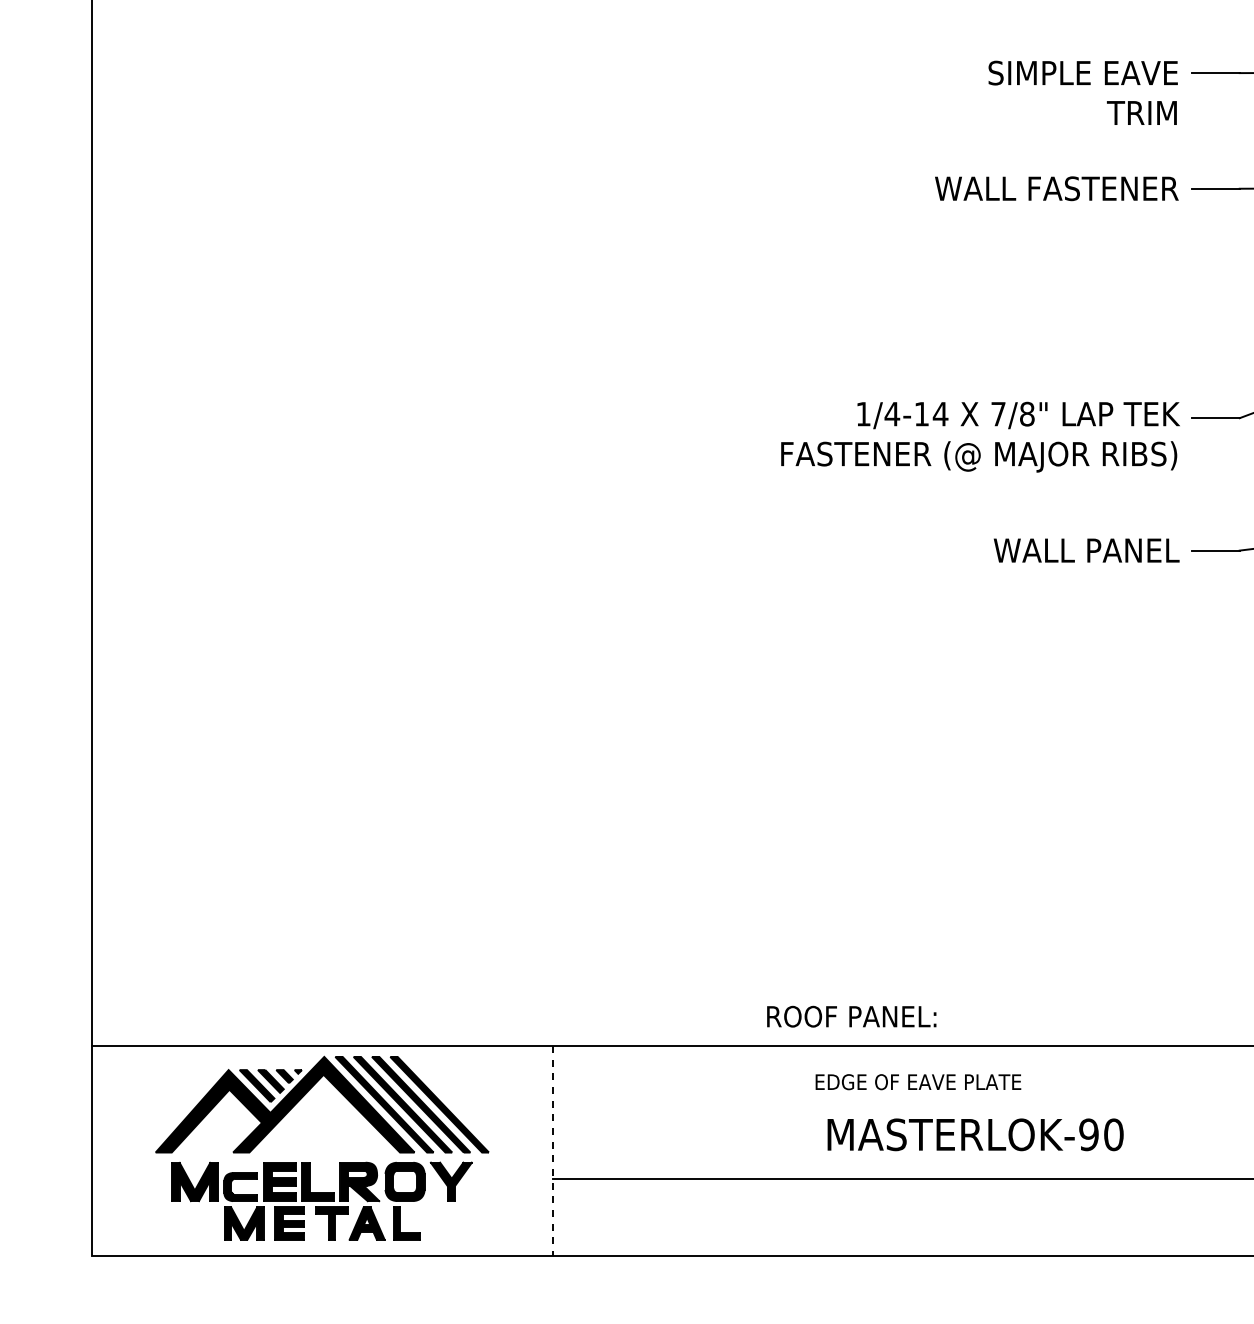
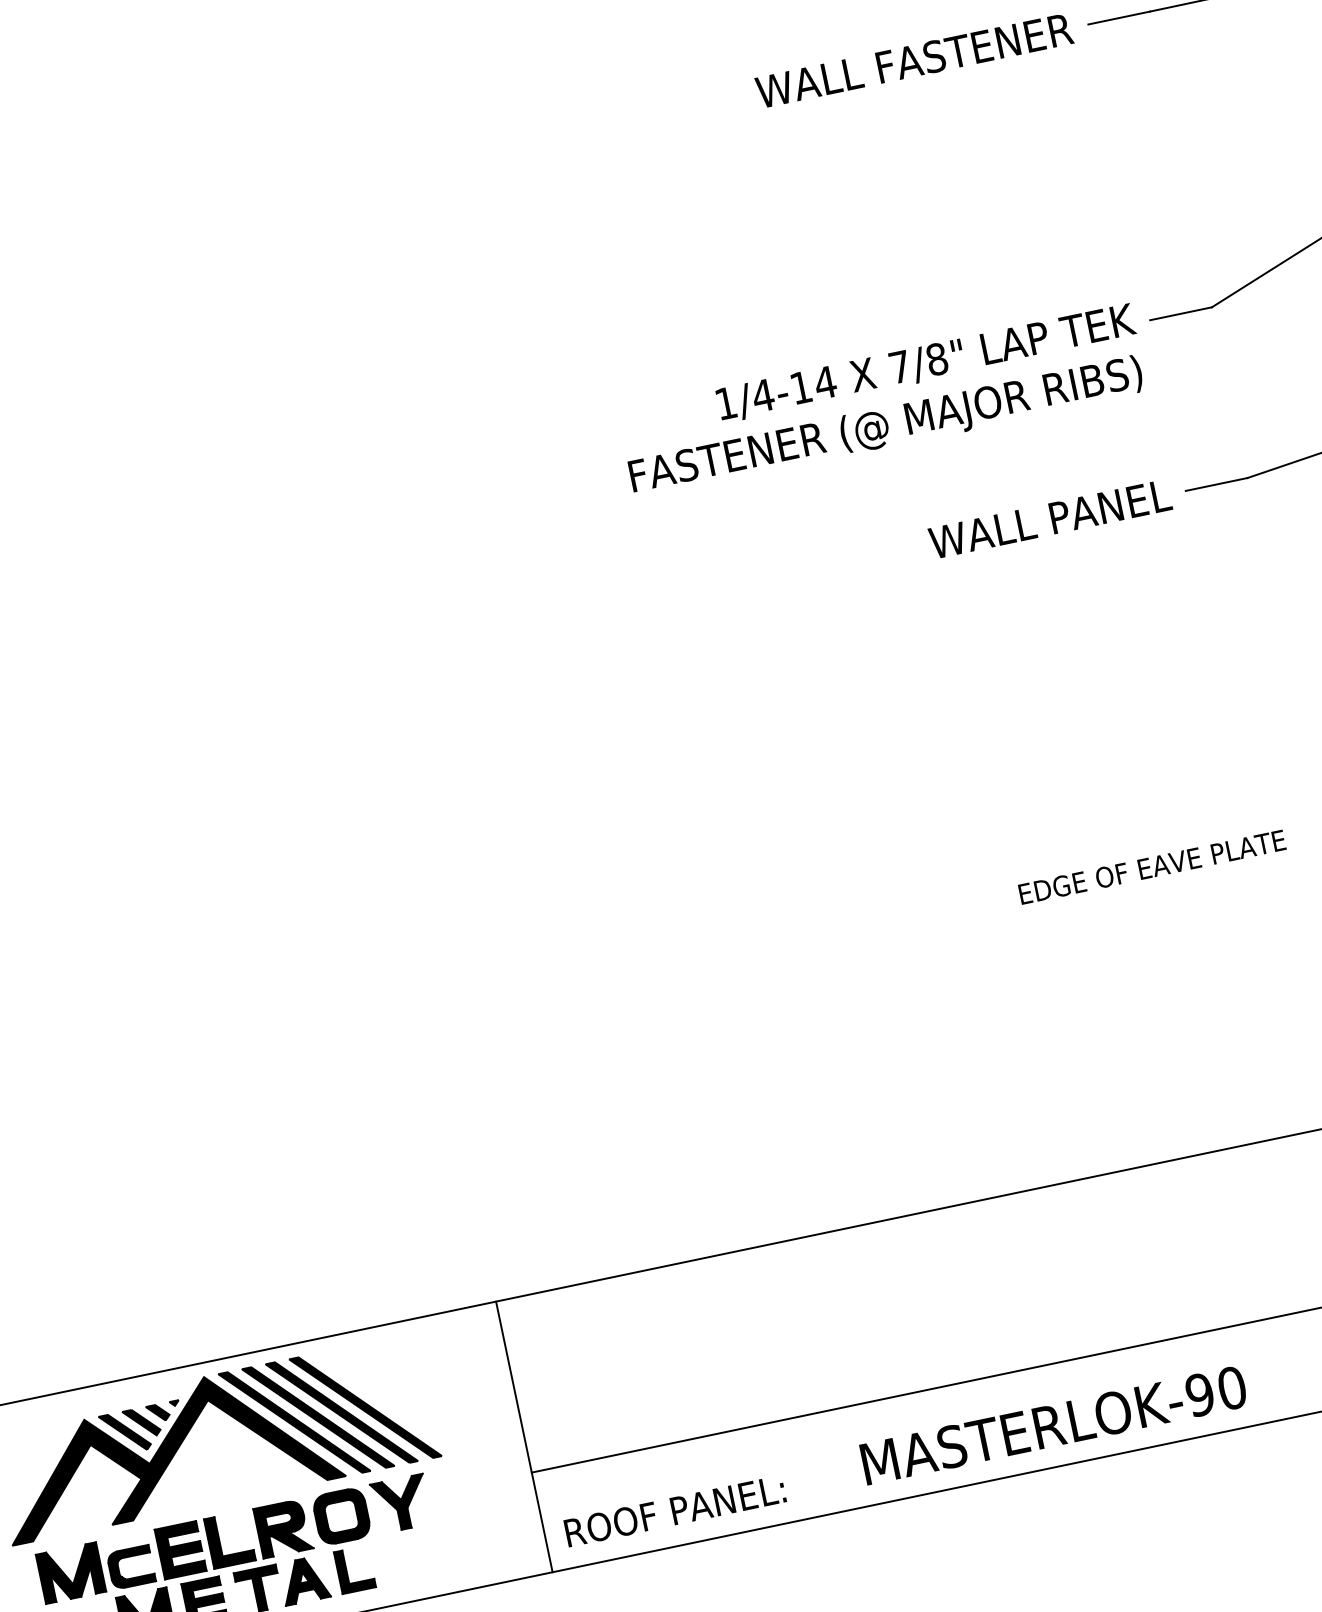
text: (851, 1016) -> (674, 1510), moved
text: (918, 1082) -> (1152, 867), moved
text: (975, 1134) -> (1053, 1425), moved
line: (553, 1151) -> (524, 1437), dashed -> solid

